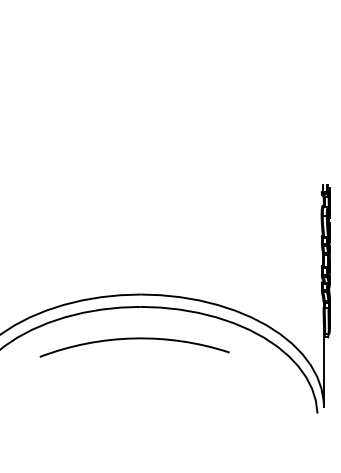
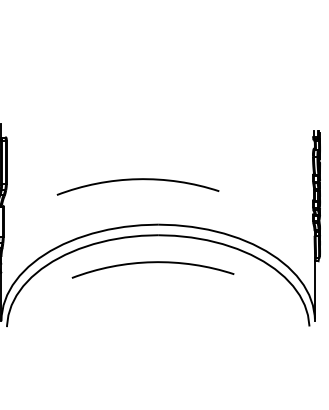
arc: (116, 242) -> (137, 180), added

